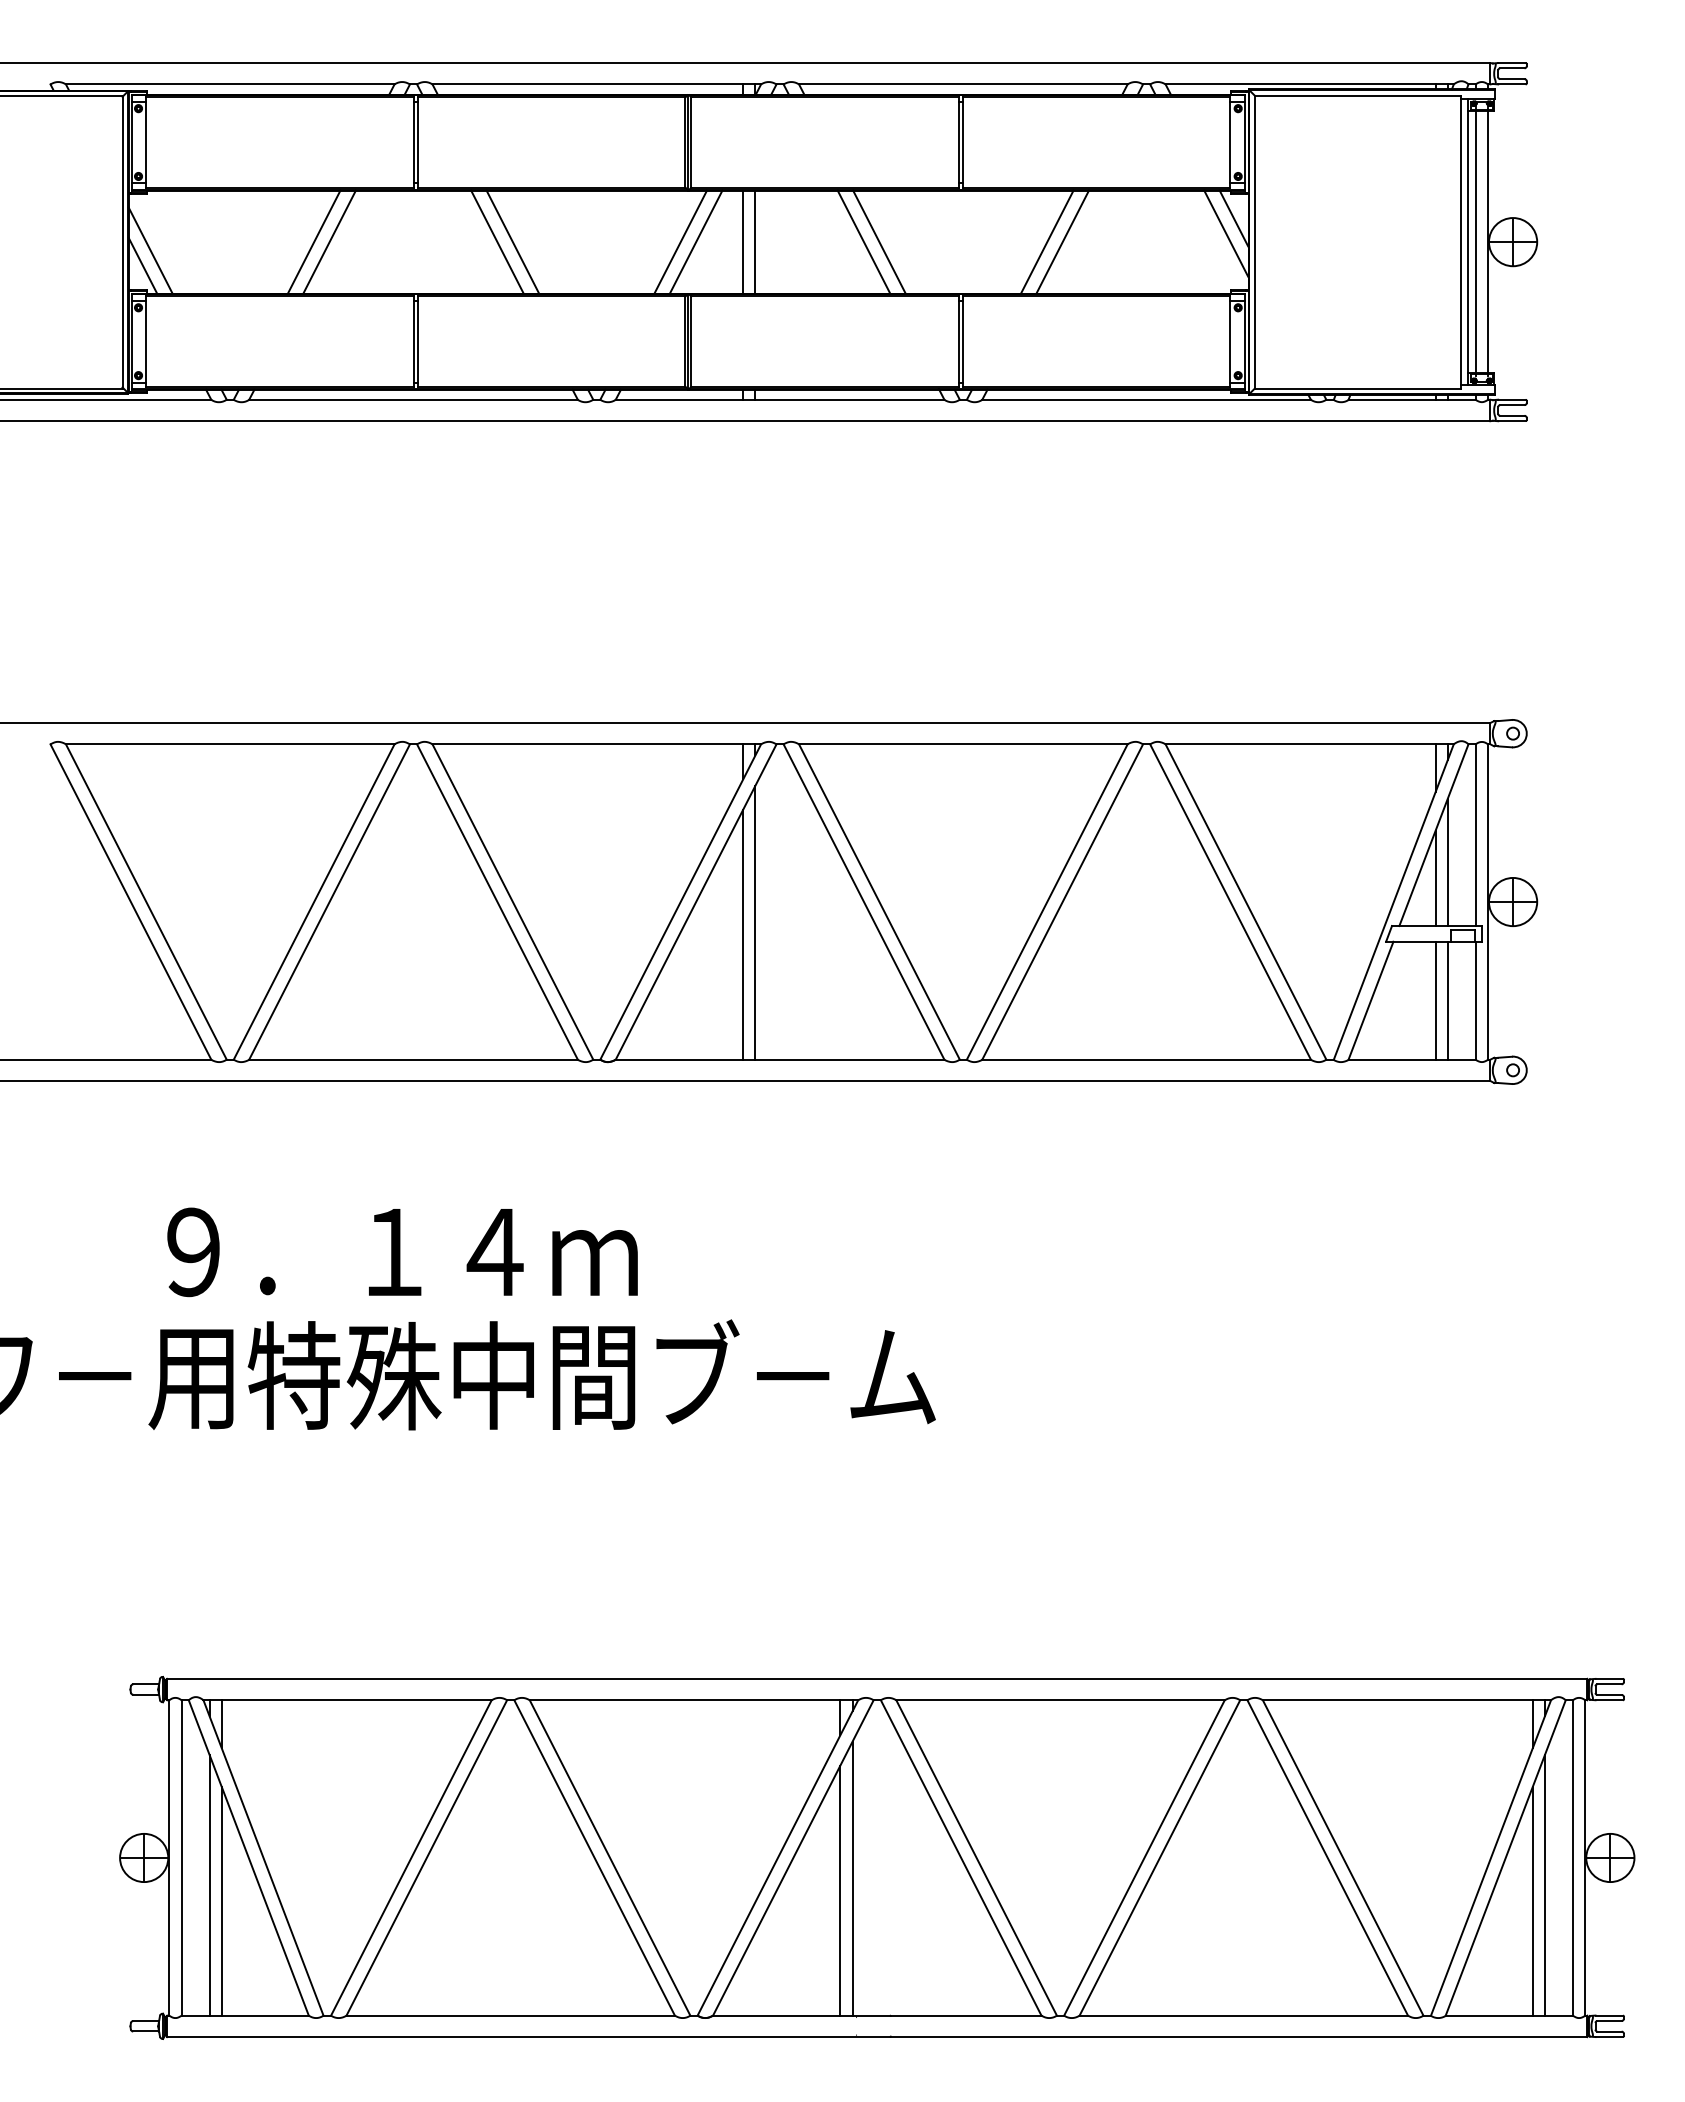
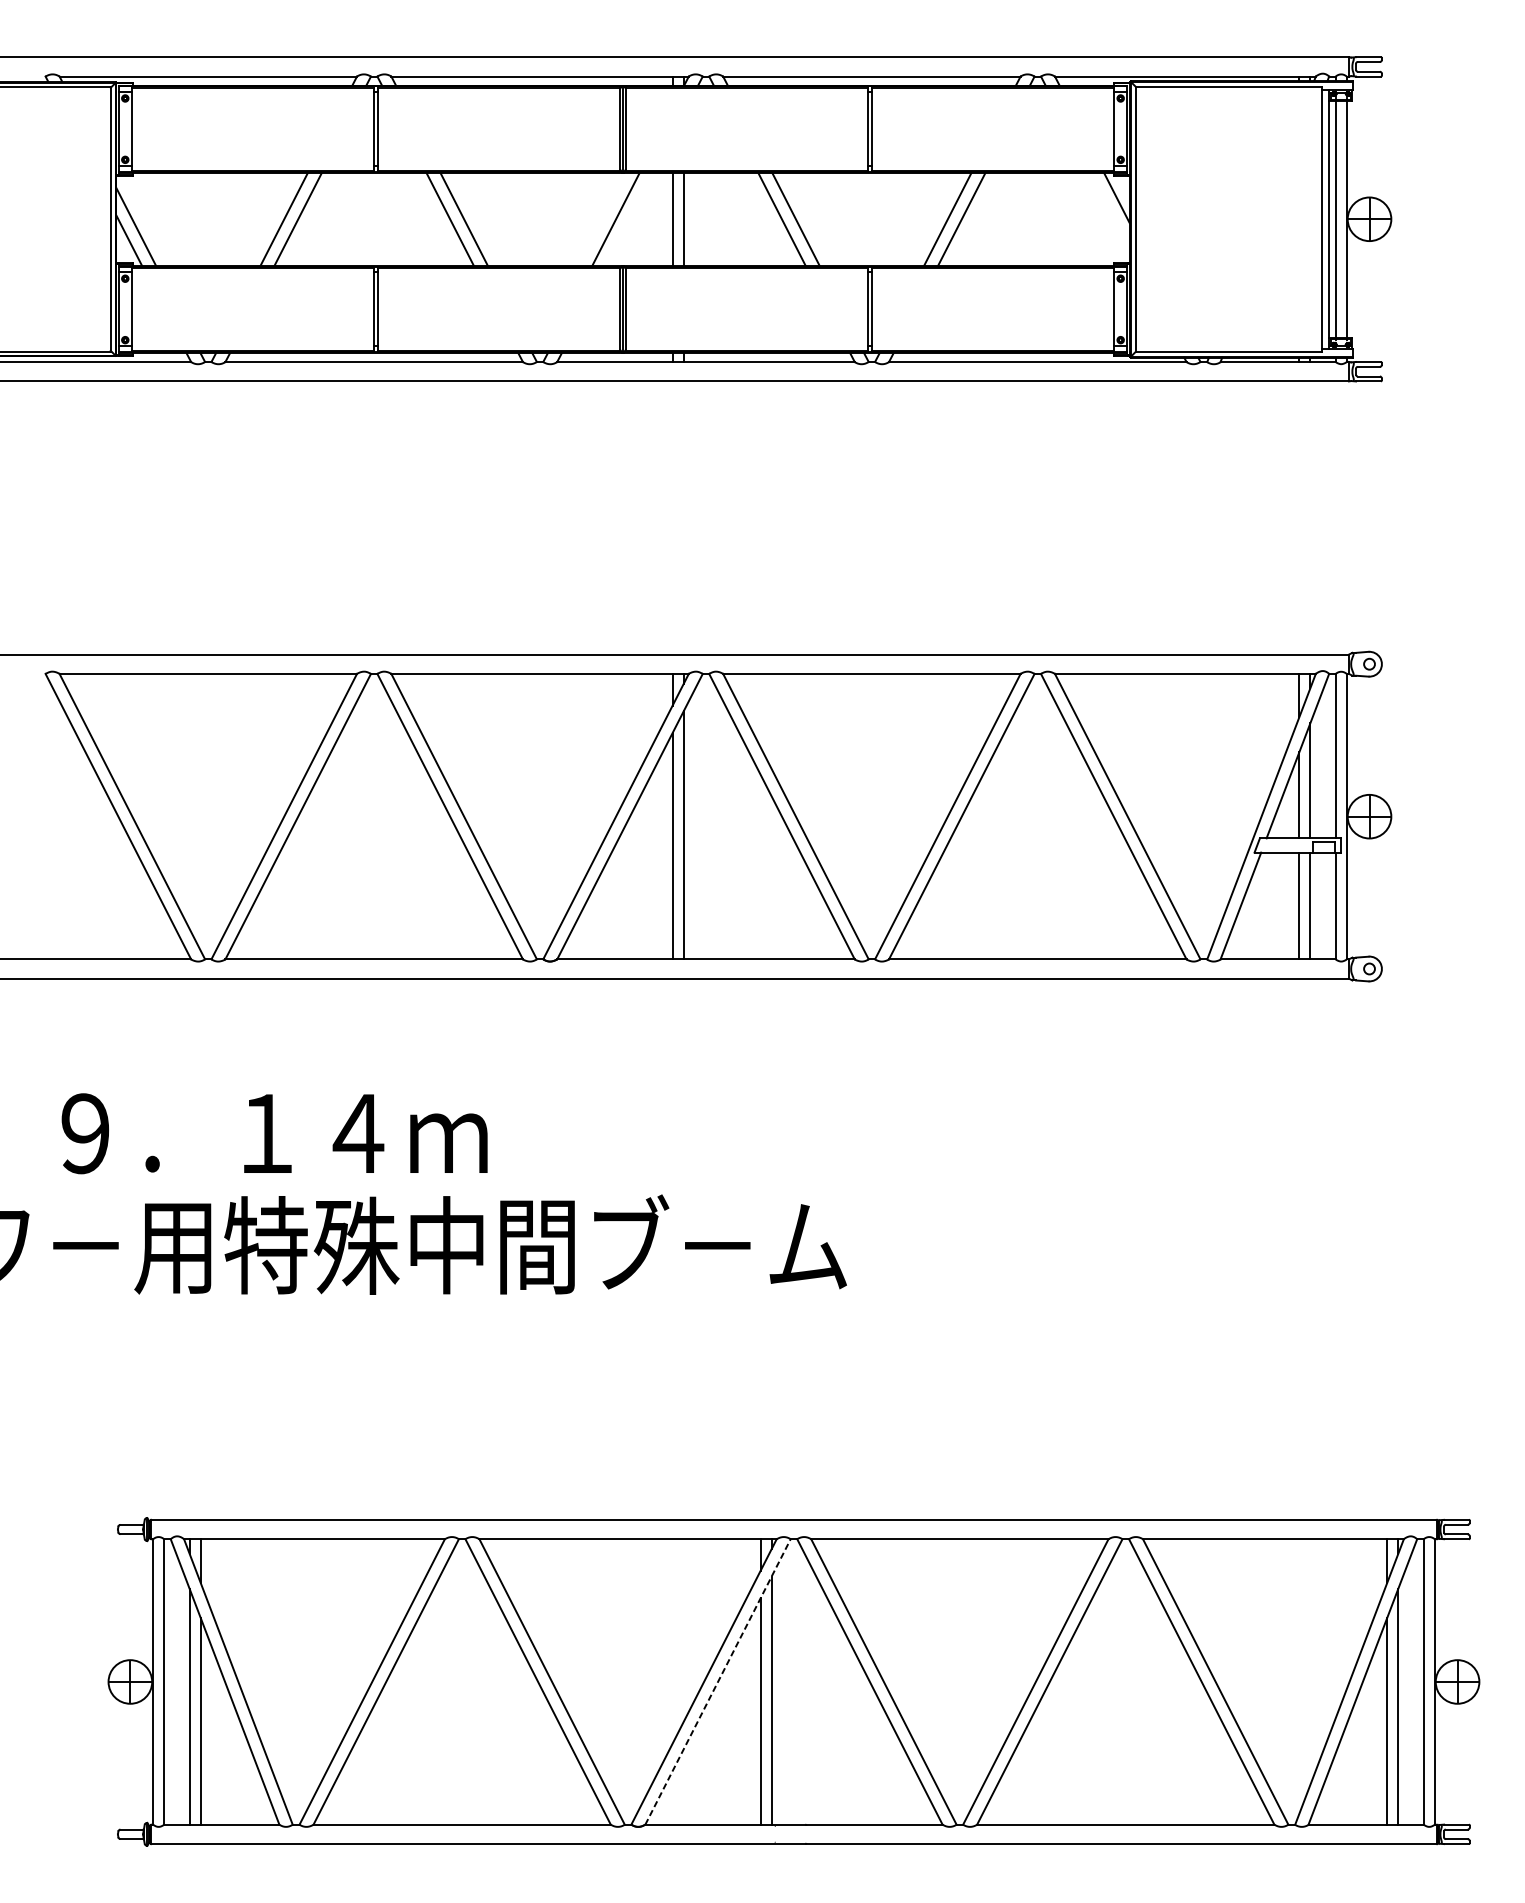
line: (1226, 233) -> (1110, 211), removed
line: (695, 241) -> (629, 218), removed
text: (402, 1252) -> (274, 1133), moved
line: (793, 1857) -> (718, 1681), solid -> dashed

